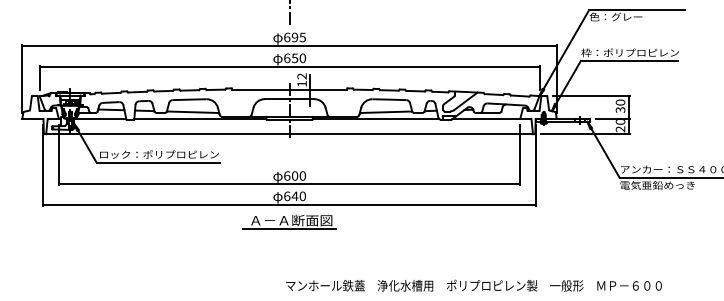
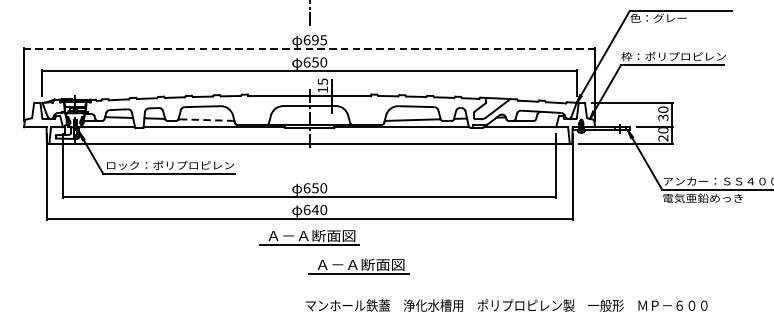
line: (289, 45) -> (309, 48), solid -> dashed
text: (301, 76) -> (322, 81), 12 -> 15
line: (192, 112) -> (205, 120), solid -> dashed
text: (294, 175) -> (314, 187), 600 -> 650
part: (335, 248) -> (358, 265), added

